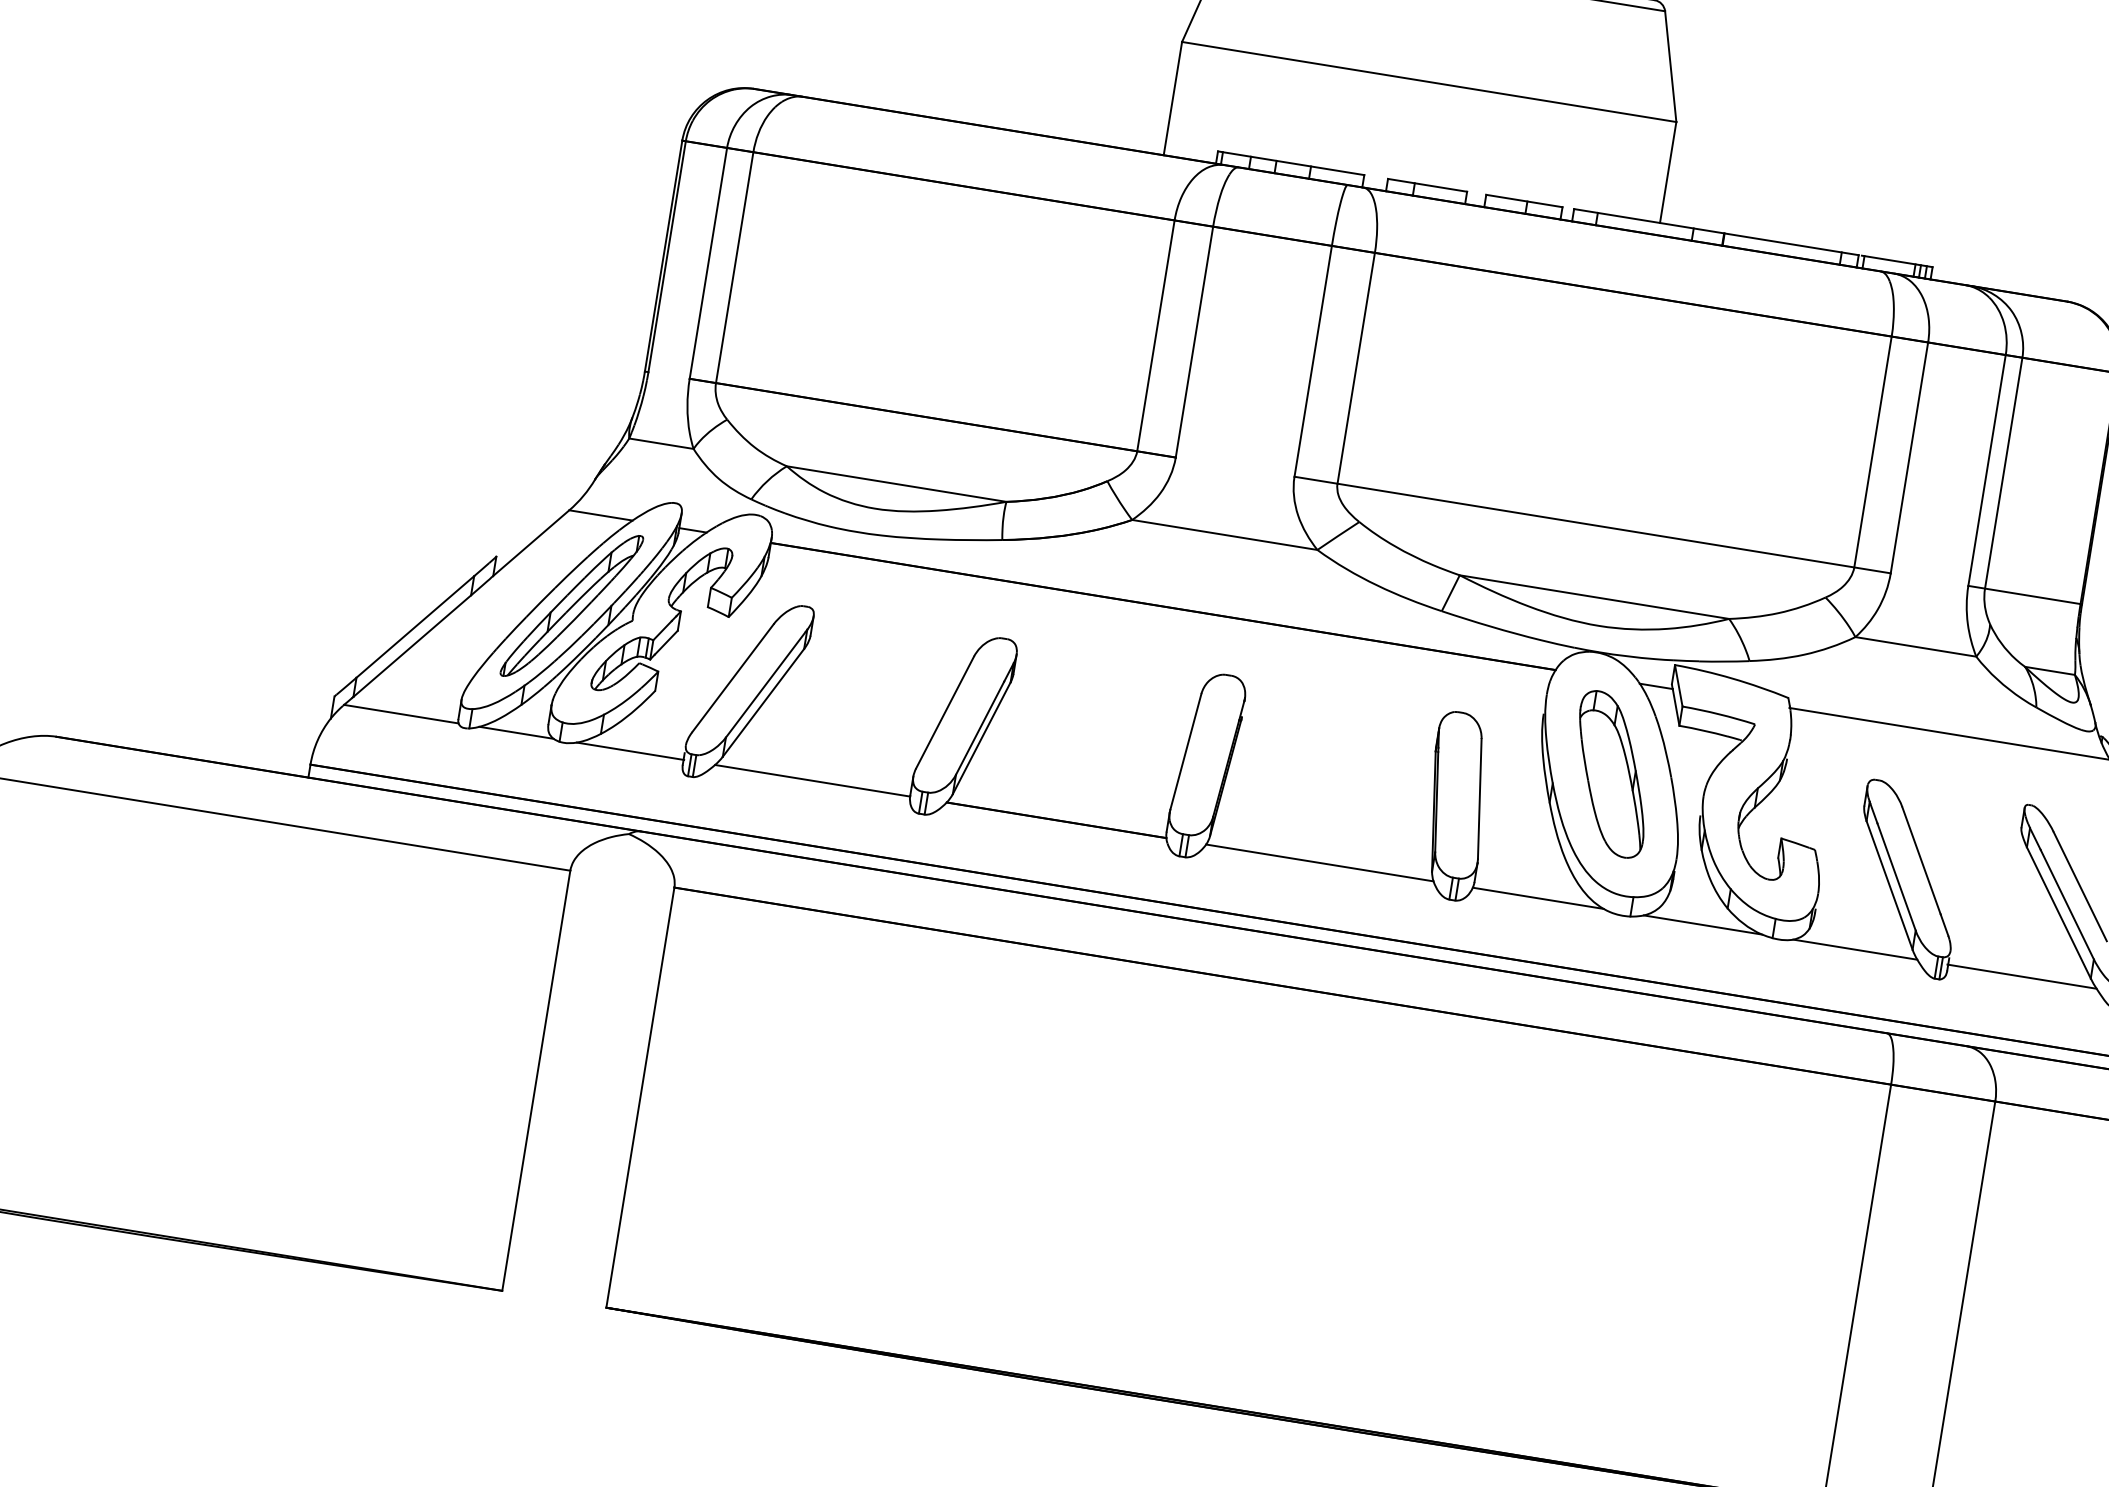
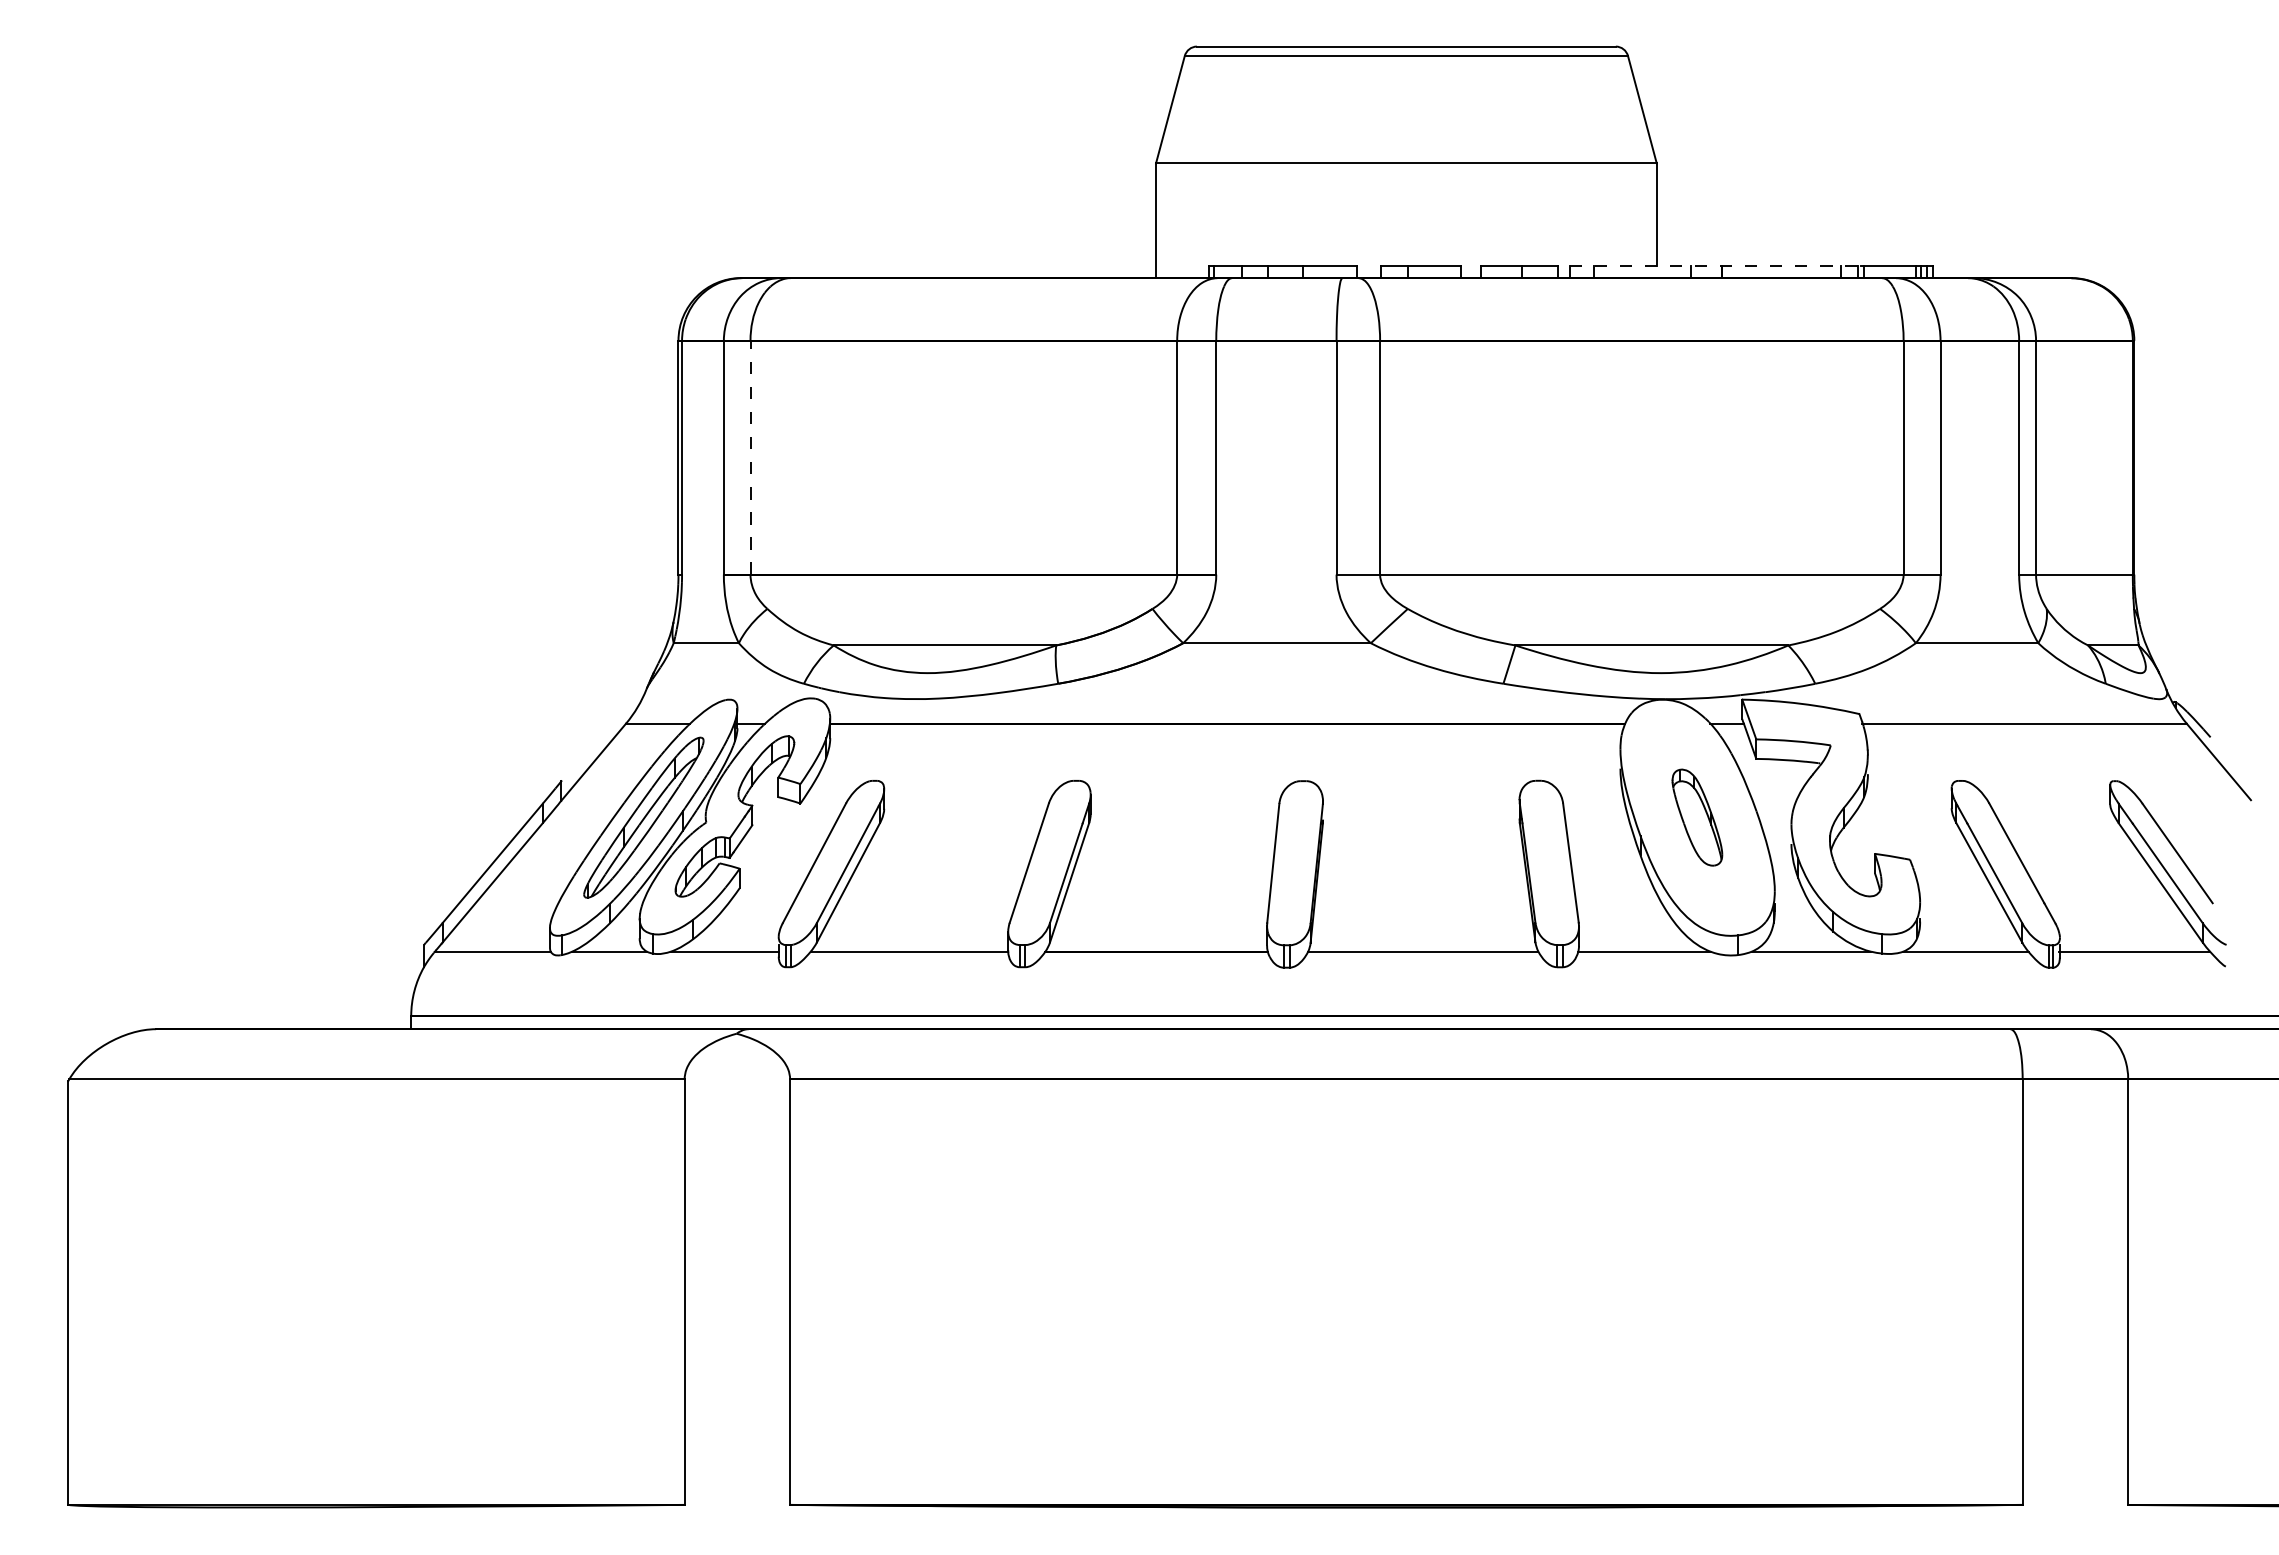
line: (1717, 232) -> (1714, 265), solid -> dashed
line: (734, 267) -> (750, 457), solid -> dashed
part: (1611, 774) -> (1697, 817), size x0.6

